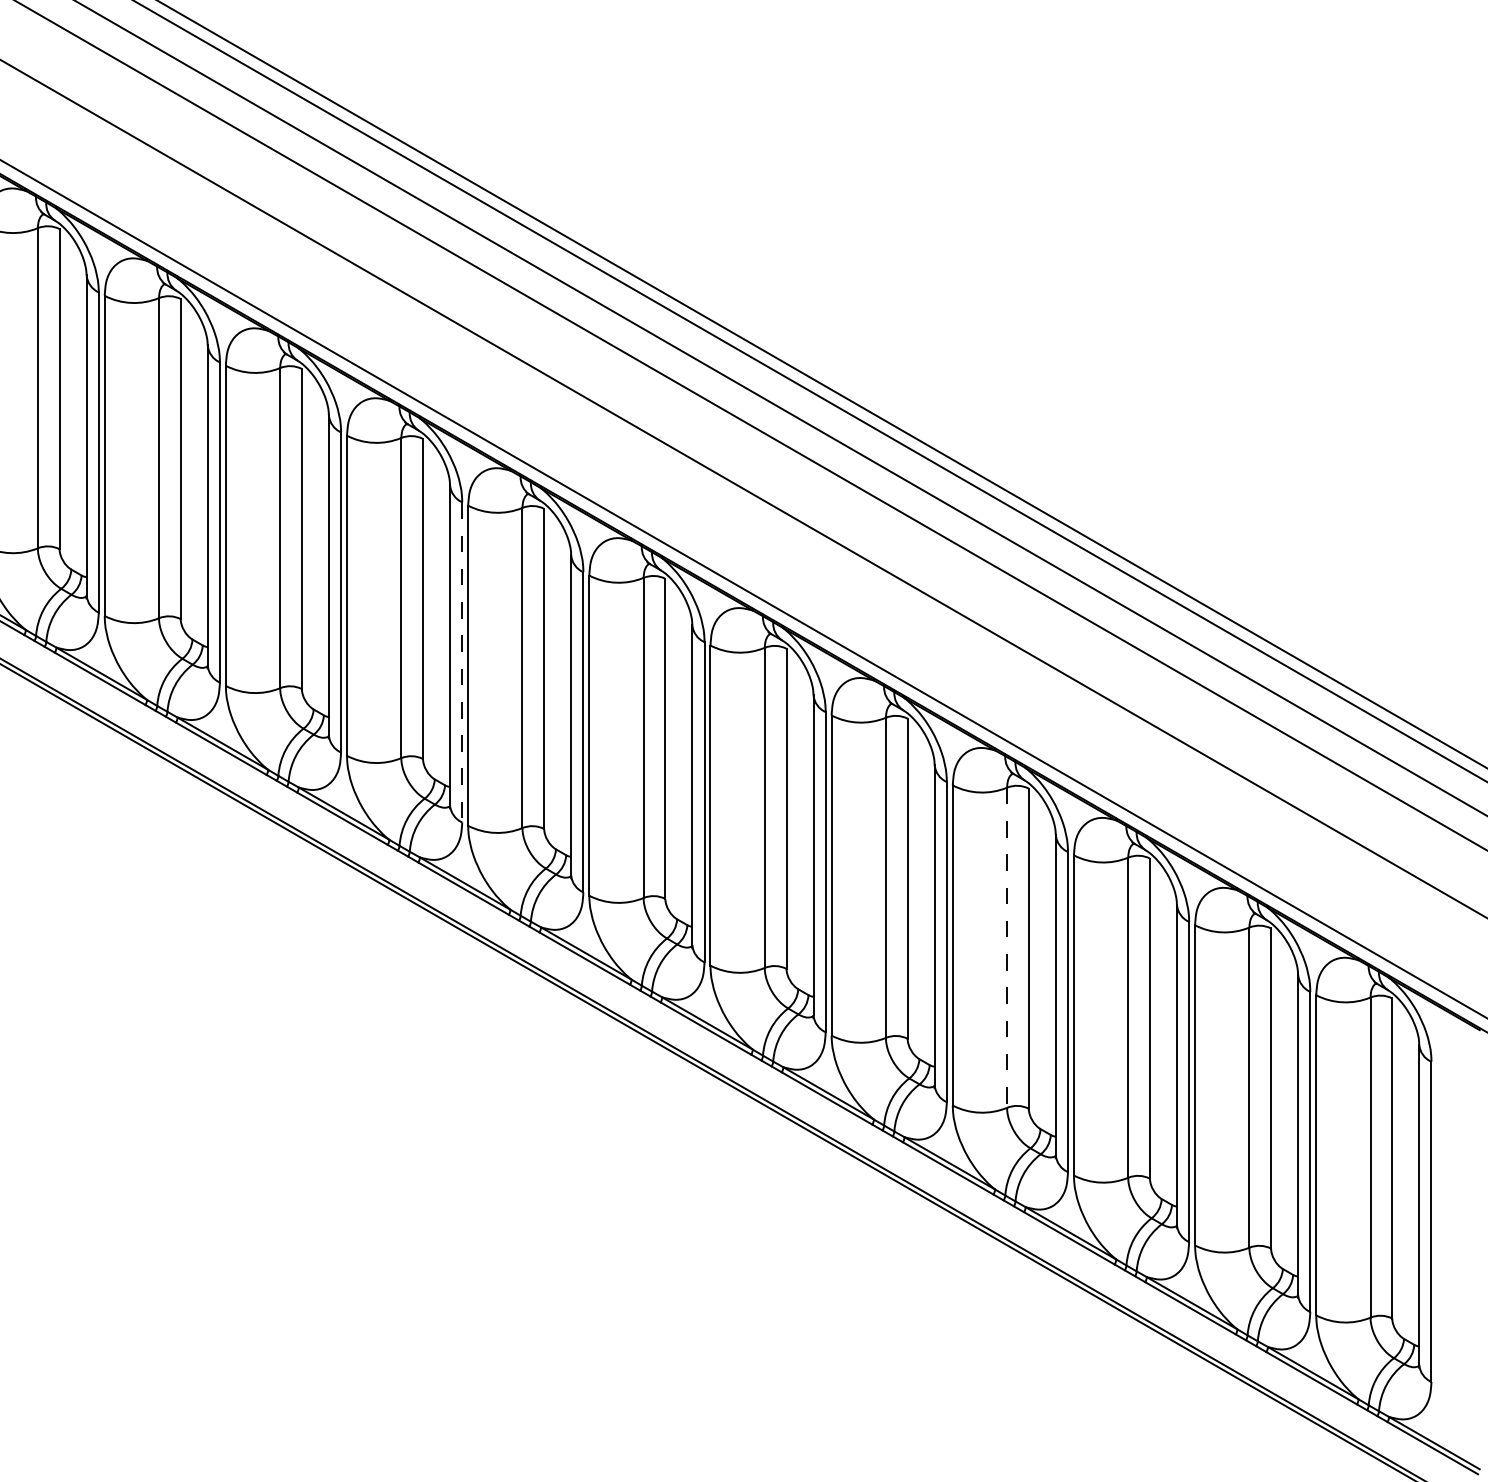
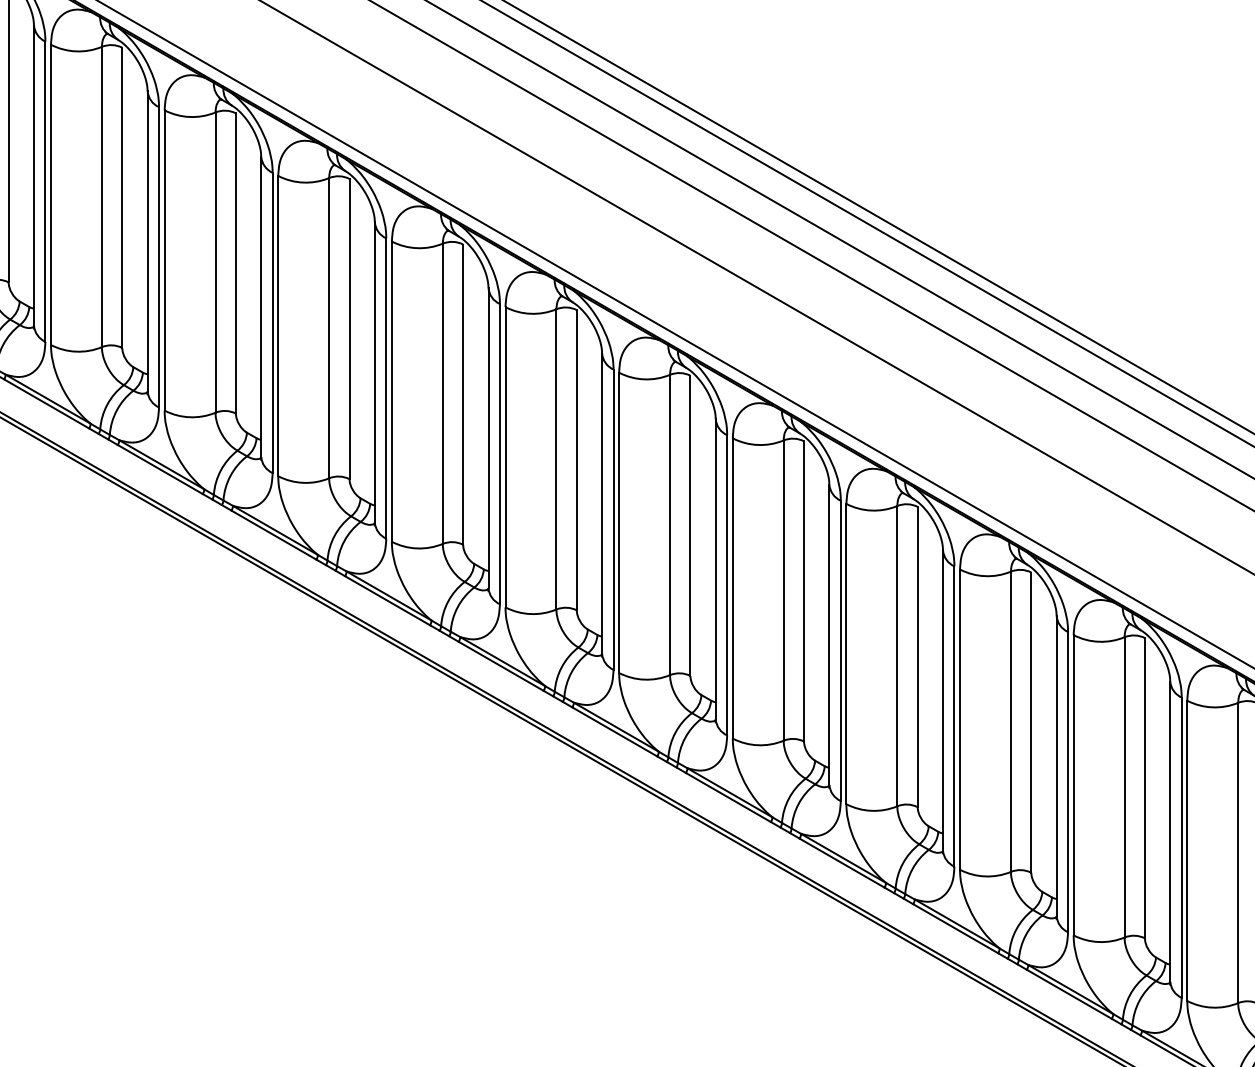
line: (462, 662) -> (386, 388), dashed -> solid
line: (1007, 948) -> (897, 656), dashed -> solid

